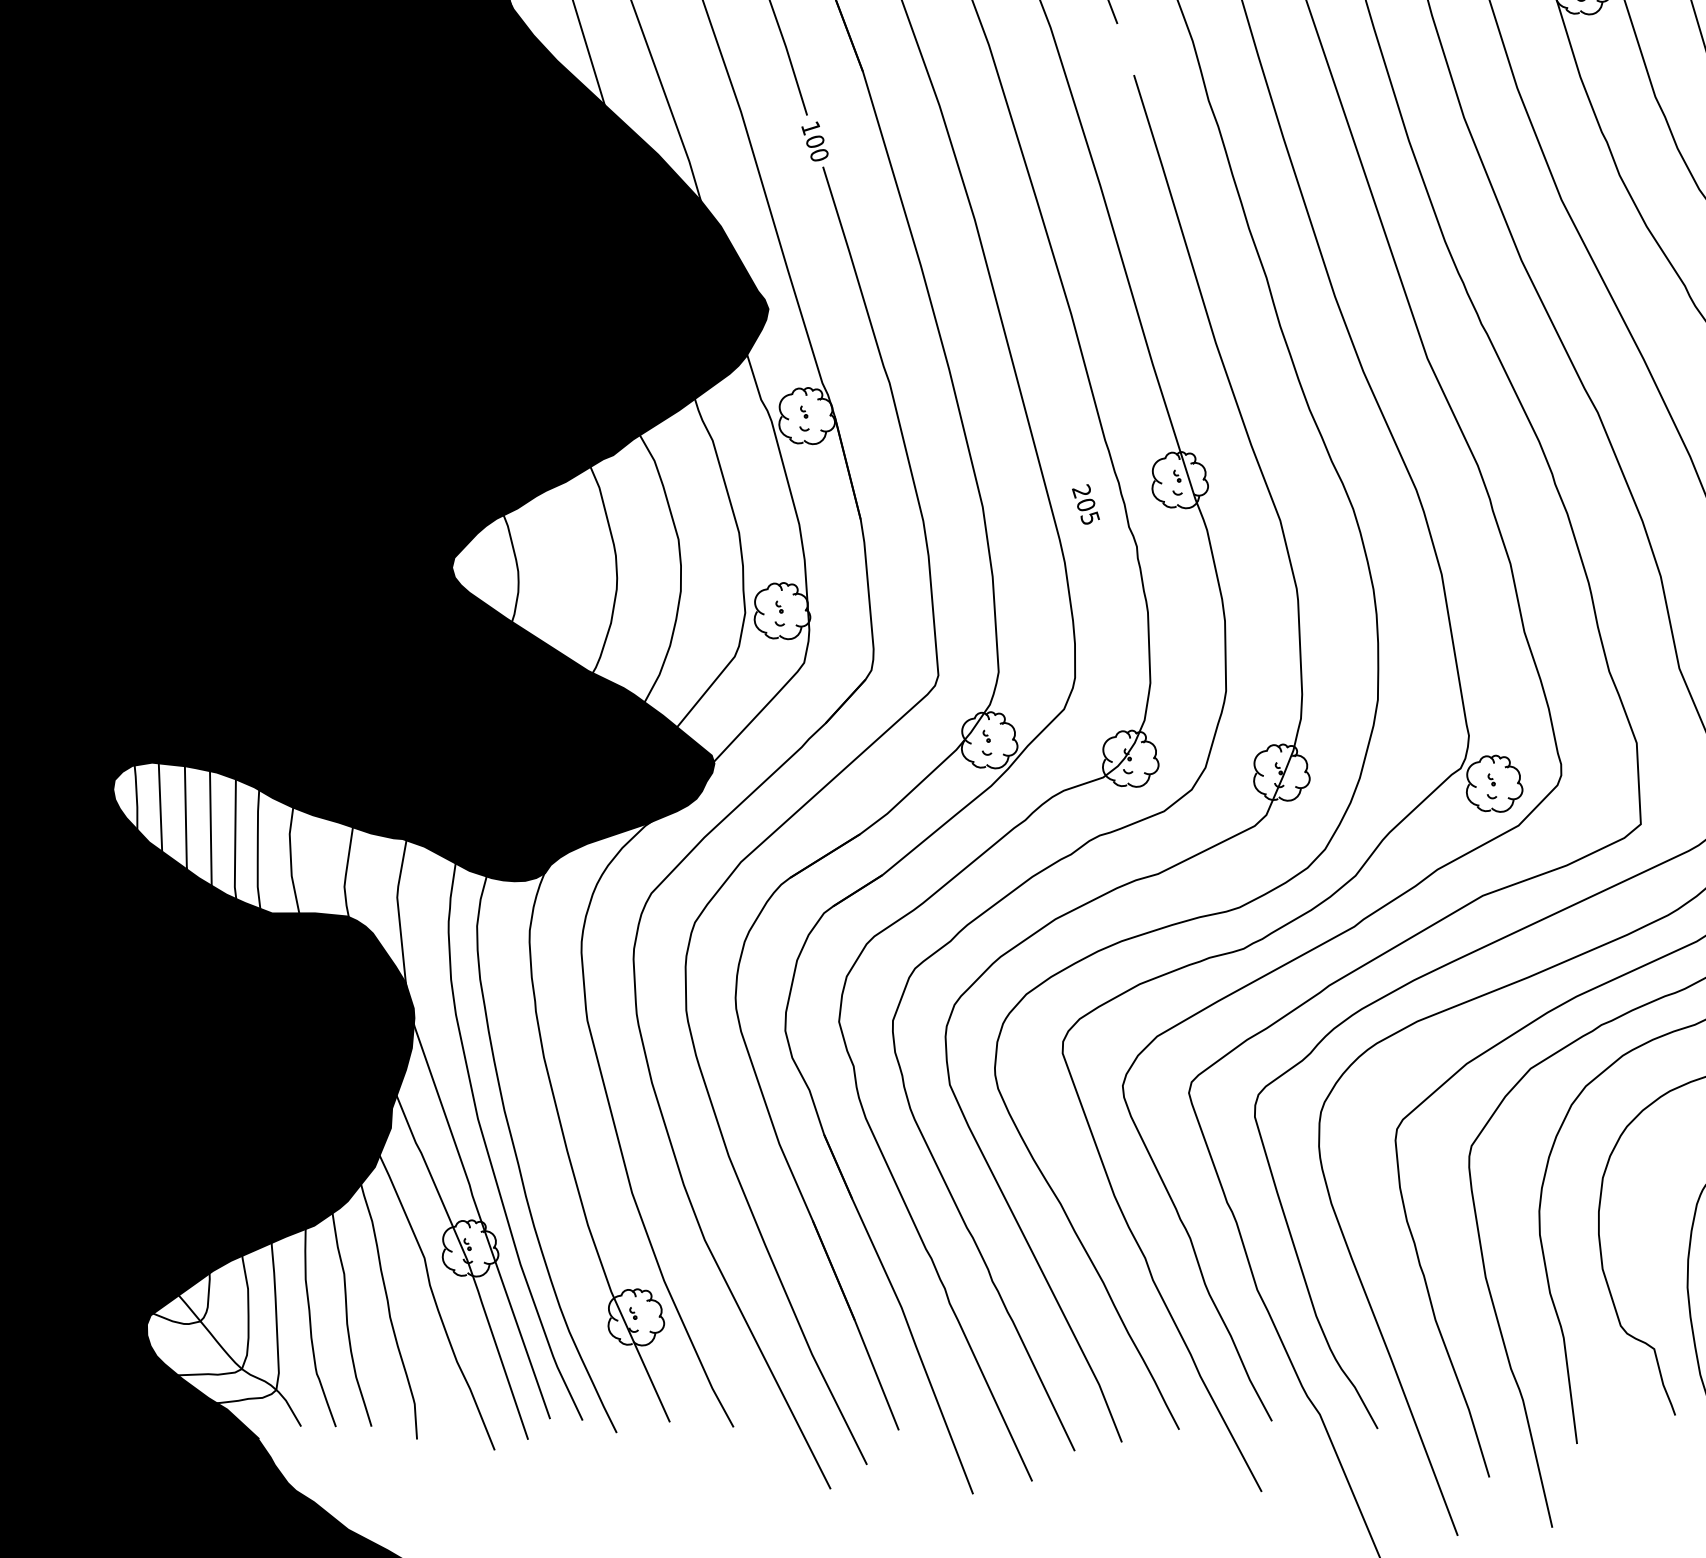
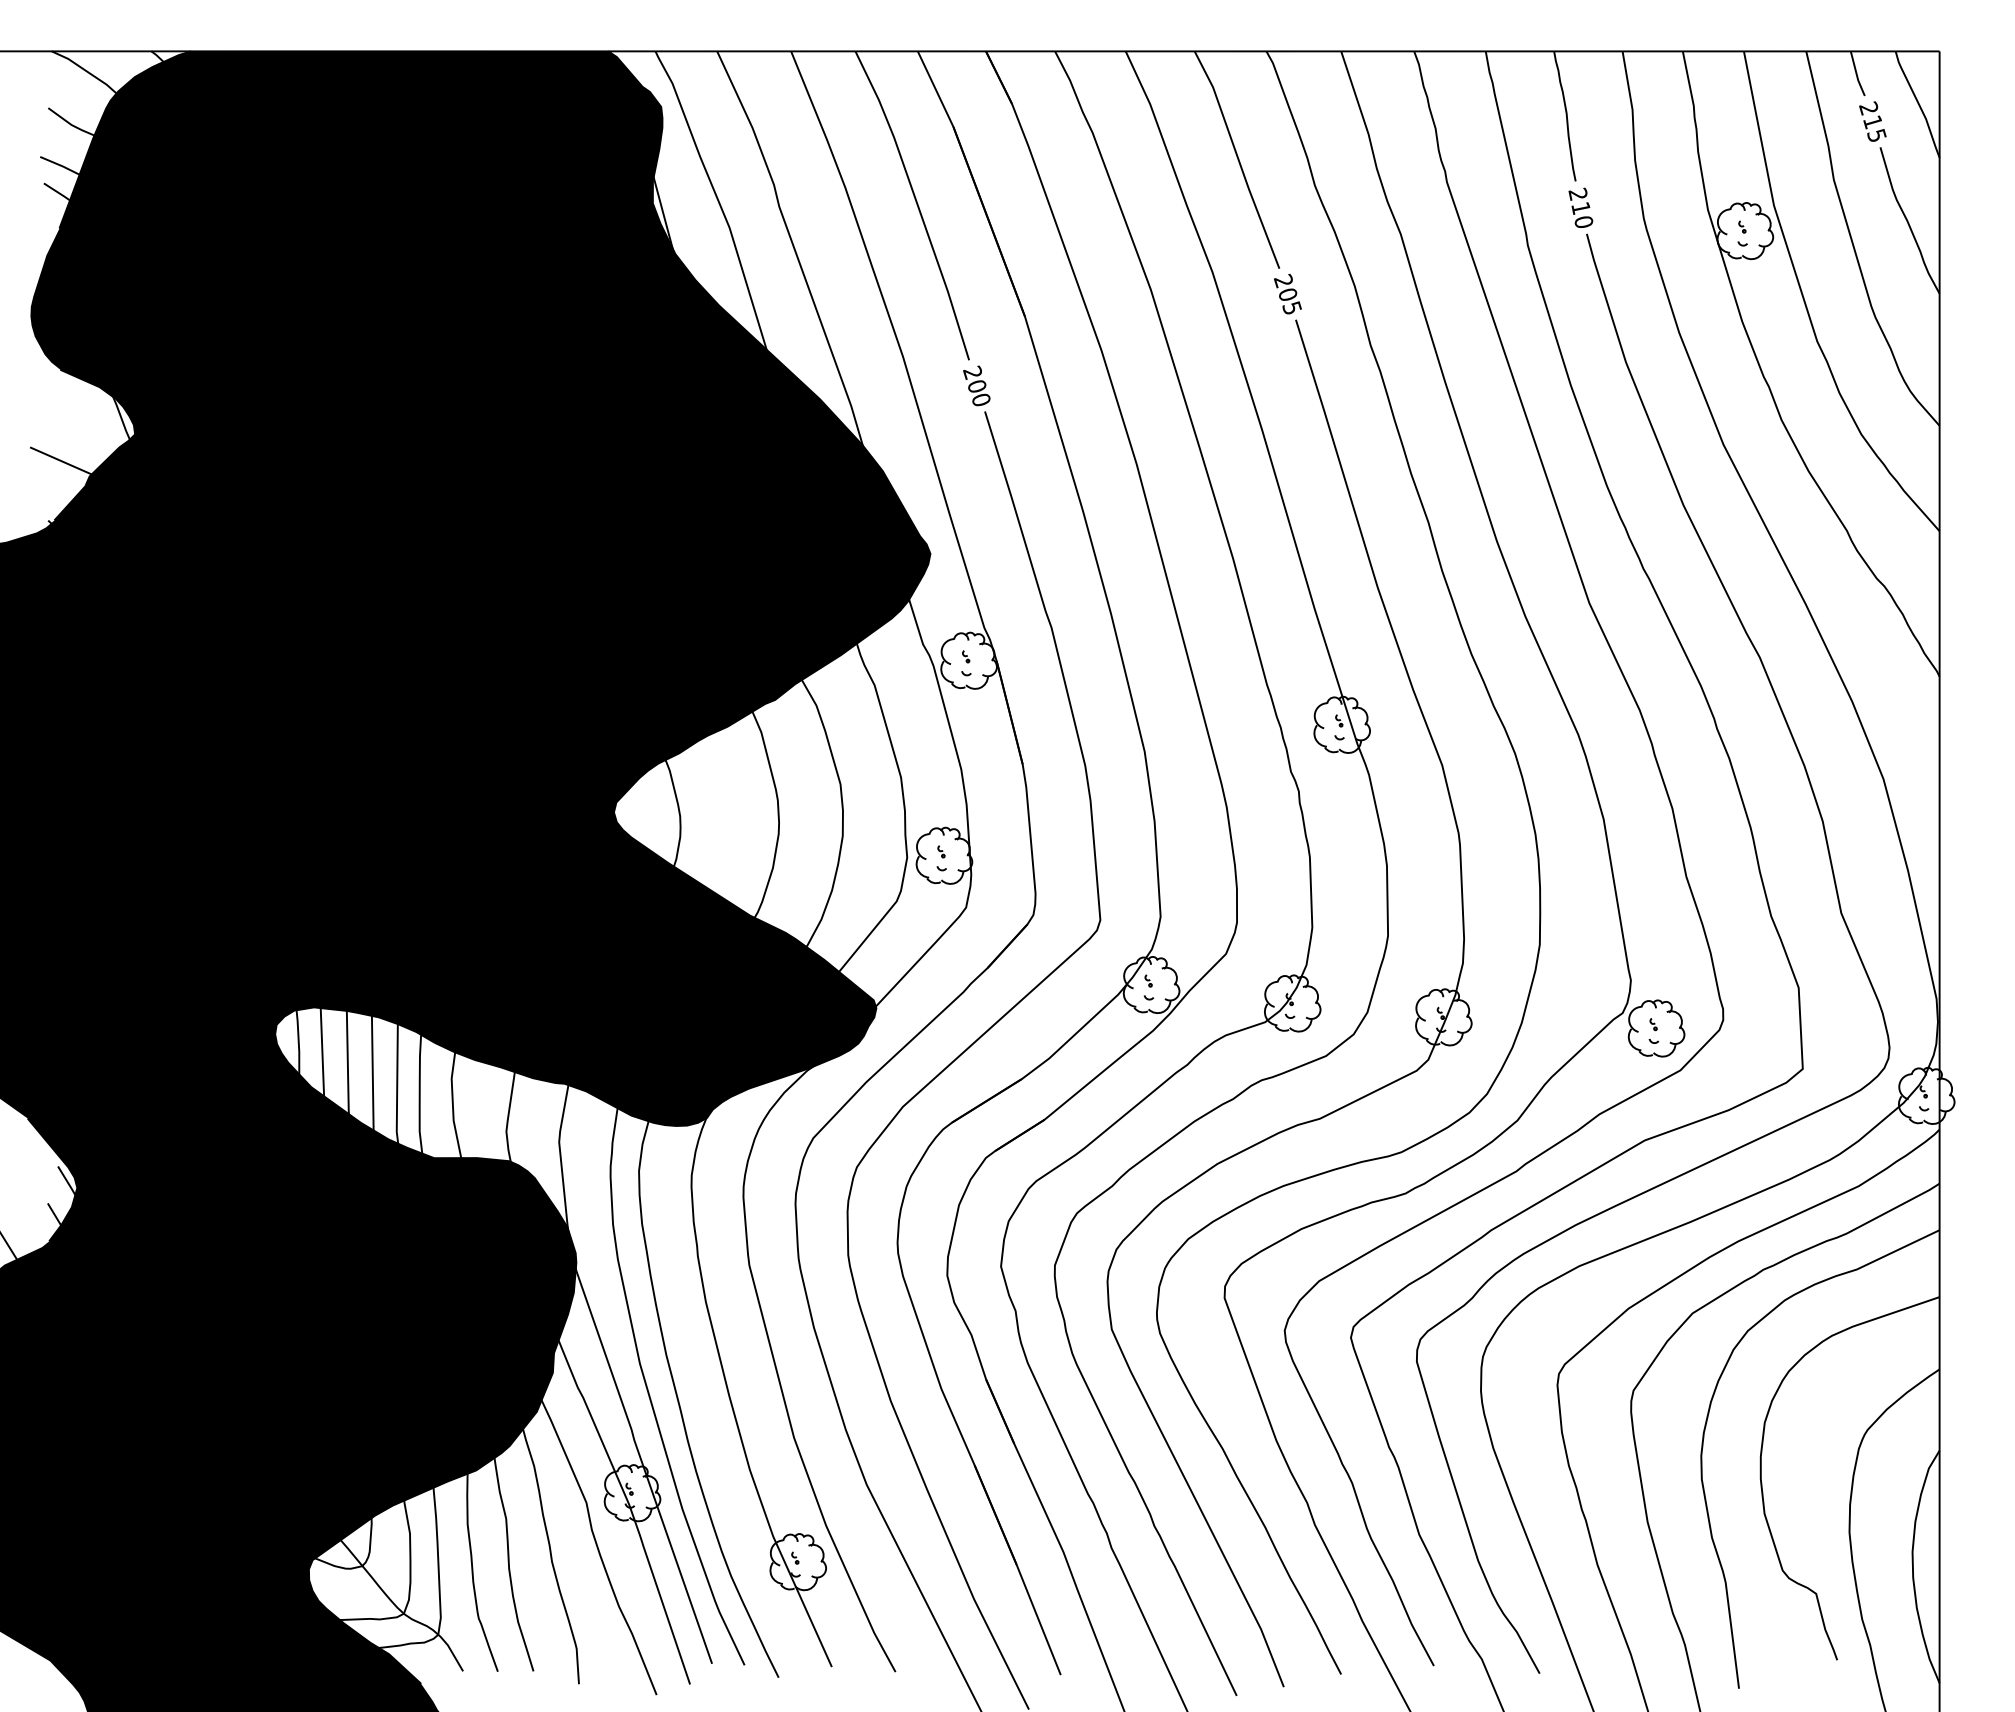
text: (810, 127) -> (972, 372), 100 -> 200
text: (1085, 504) -> (1287, 294), moved

